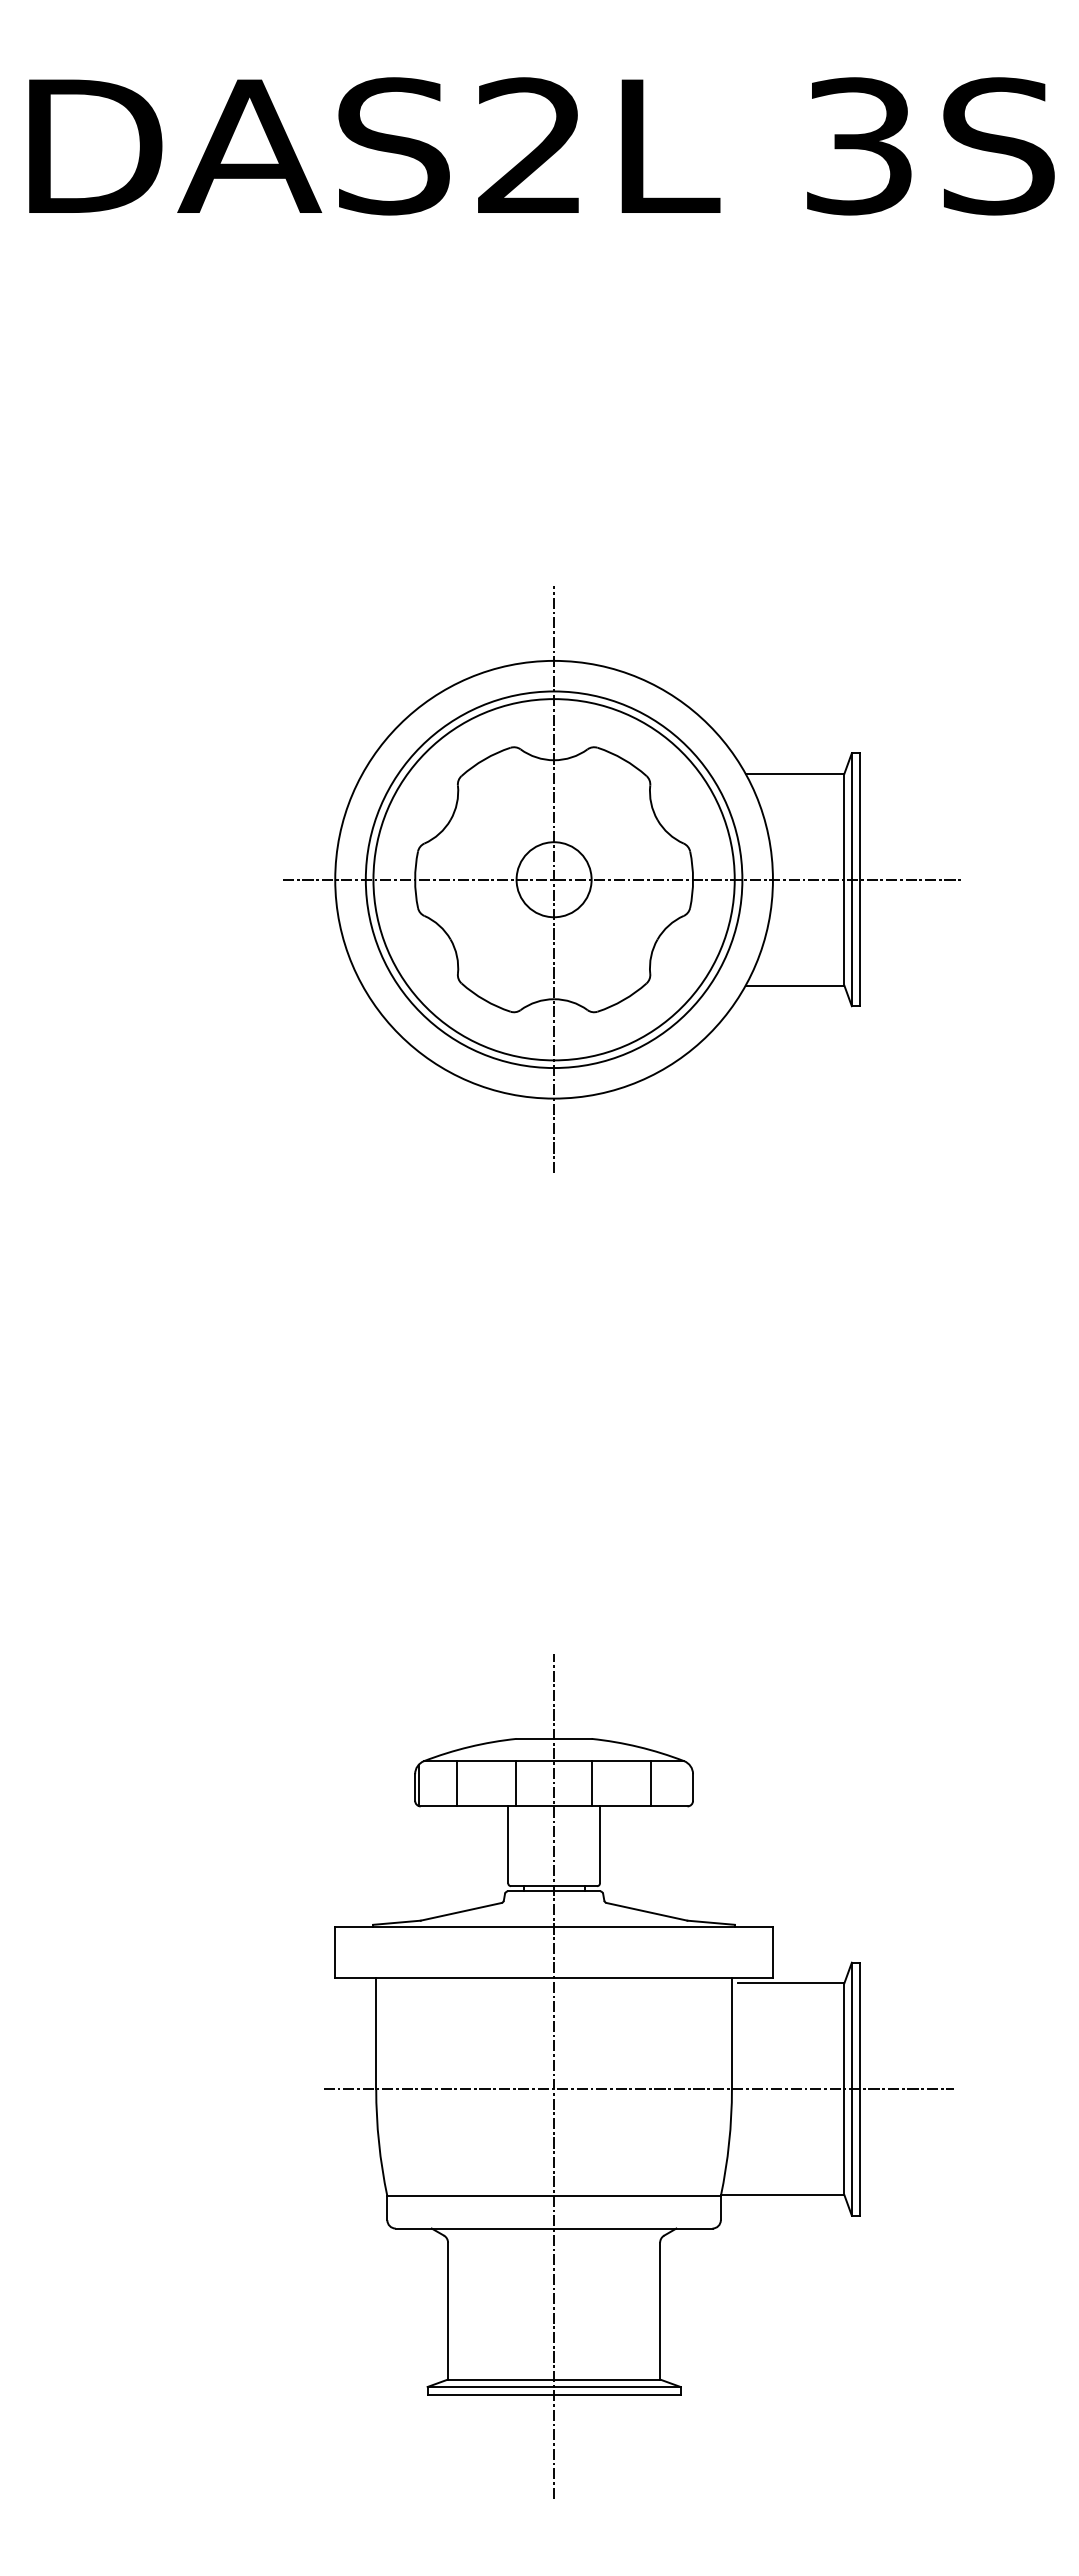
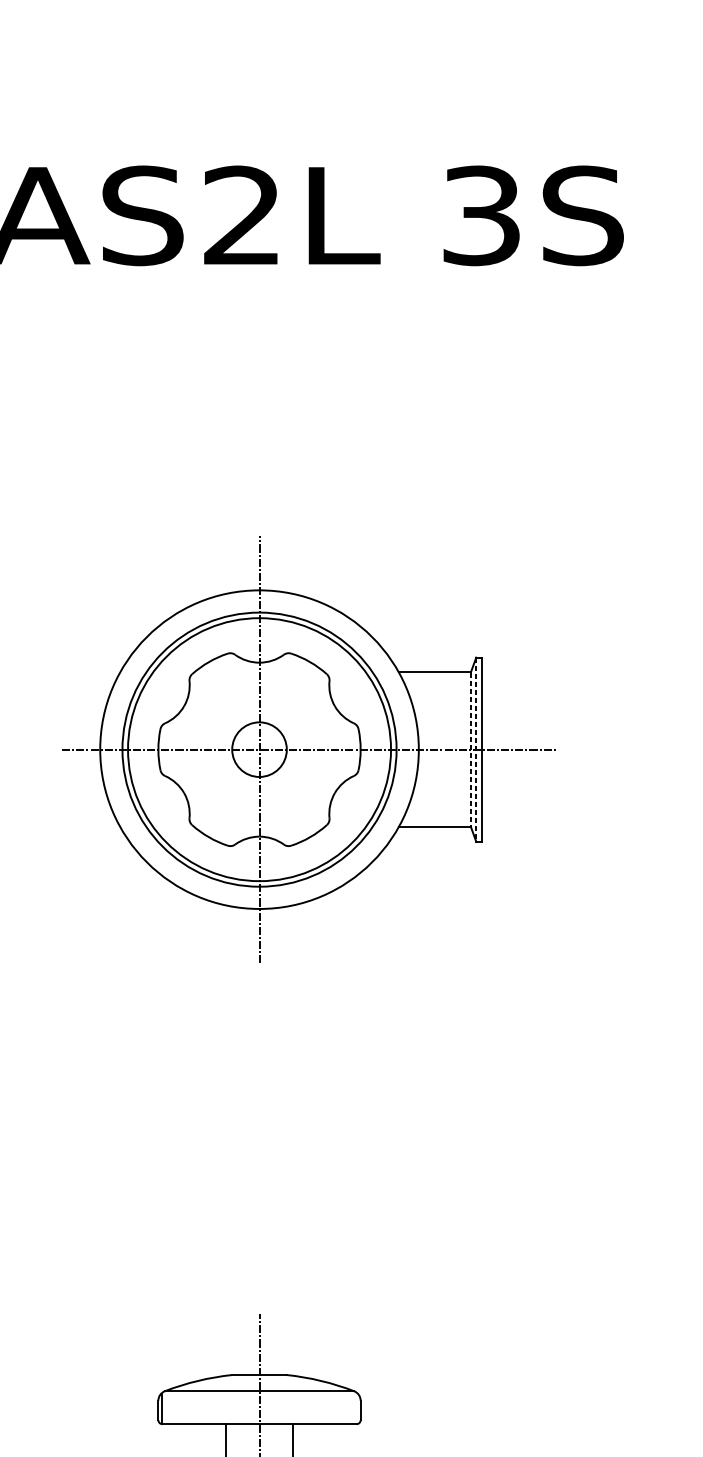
line: (844, 880) -> (470, 750), solid -> dashed
line: (851, 880) -> (476, 750), solid -> dashed
line: (457, 1783) -> (189, 1407), removed
line: (516, 1783) -> (232, 1407), removed
line: (591, 1783) -> (286, 1407), removed
line: (651, 1783) -> (330, 1407), removed

